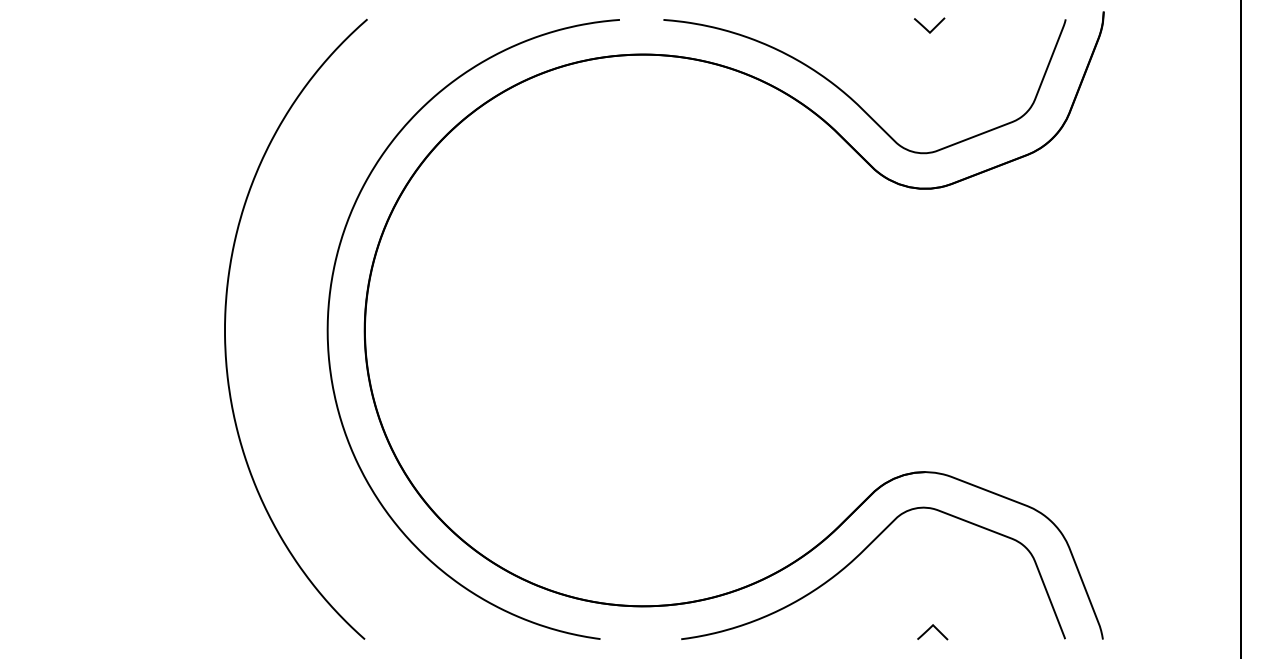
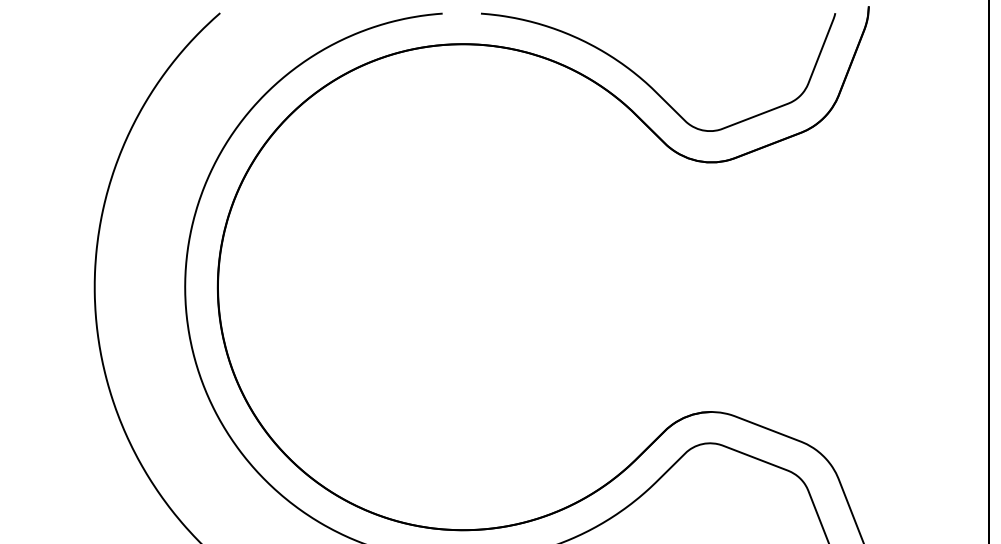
curve: (926, 28) -> (712, 21), removed

